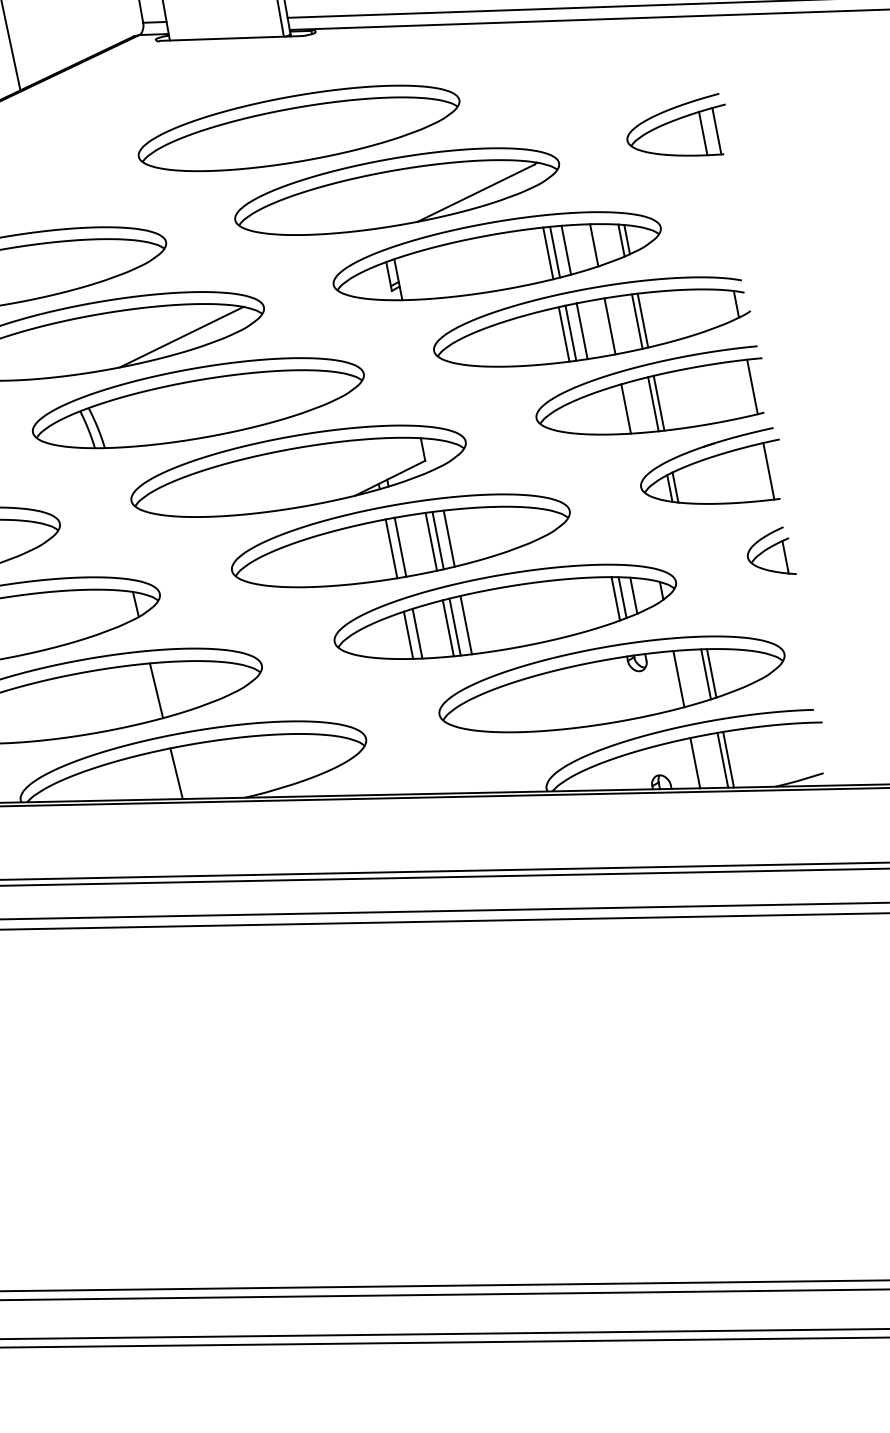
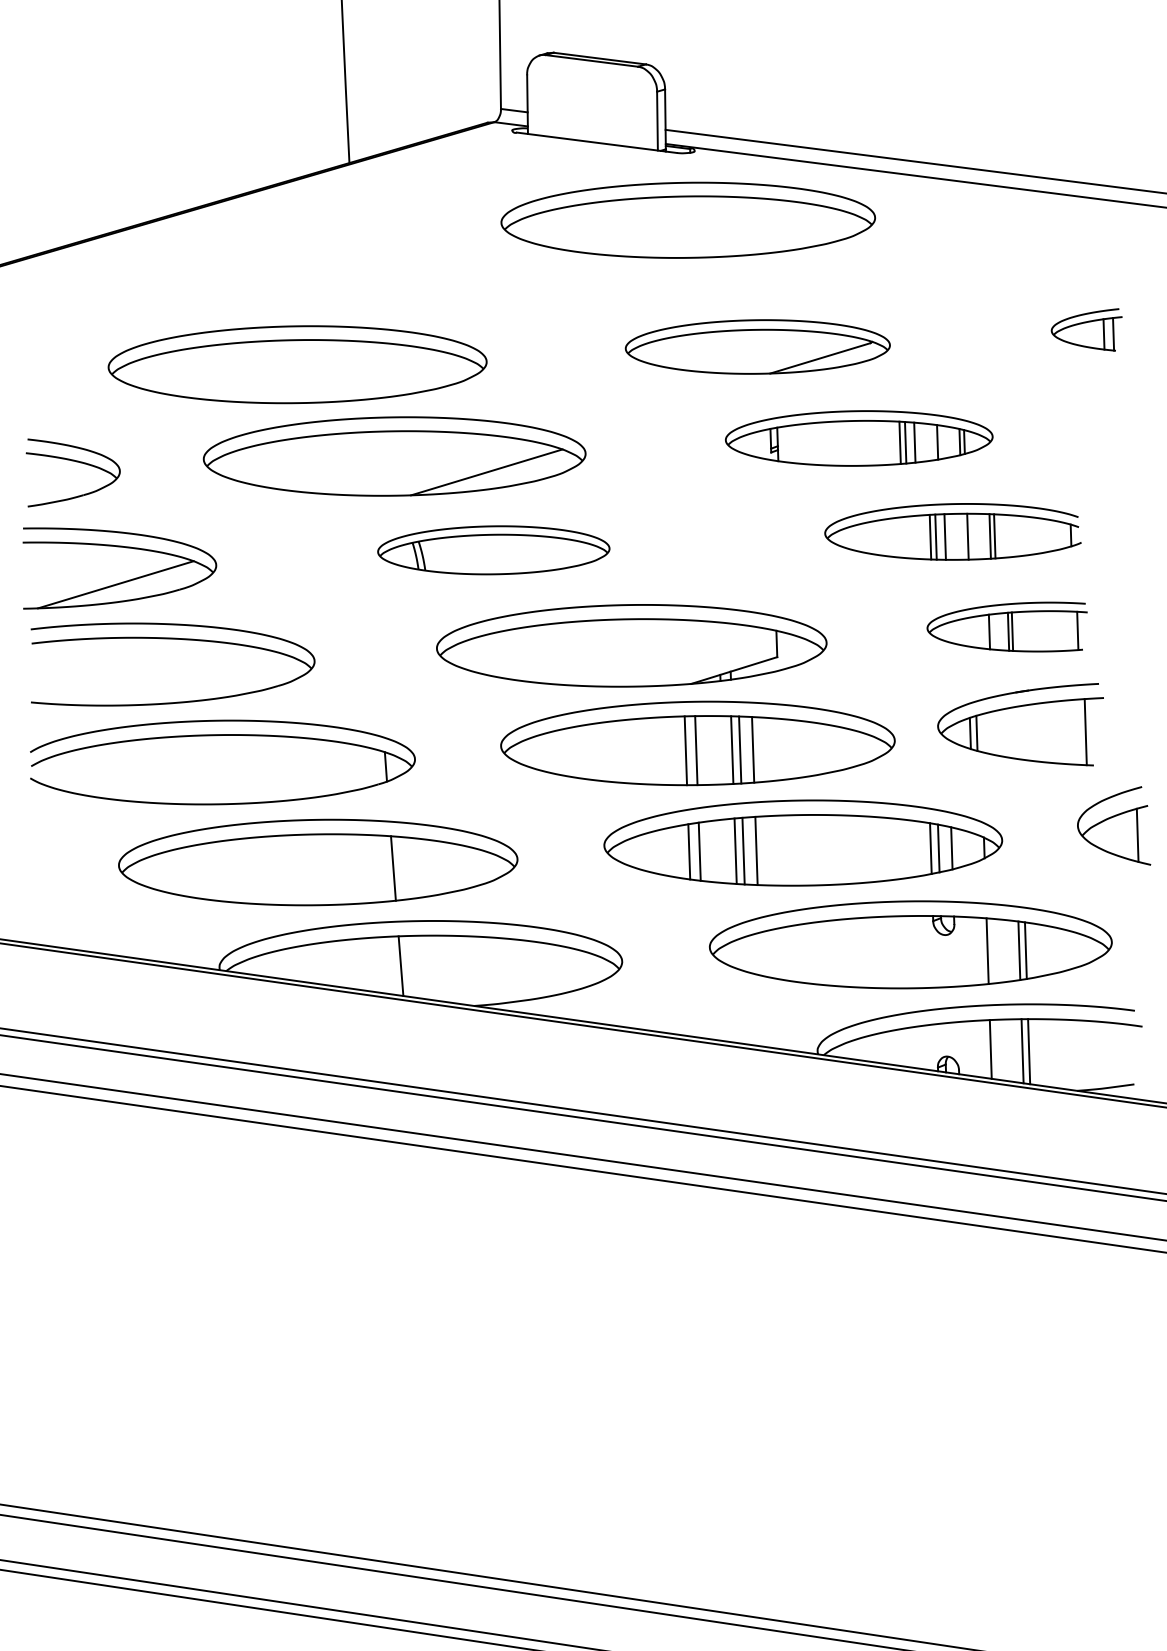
part: (298, 127) -> (687, 219), moved
part: (677, 130) -> (1086, 329), size x0.6
part: (396, 191) -> (757, 346), size x0.7
part: (496, 256) -> (858, 438), size x0.7
part: (590, 323) -> (952, 531), size x0.7
part: (650, 397) -> (1007, 626), size x0.6
part: (198, 403) -> (493, 550), size x0.6
part: (298, 471) -> (631, 645), moved
part: (711, 473) -> (1020, 724), moved
part: (769, 553) -> (1113, 825), size x1.4

